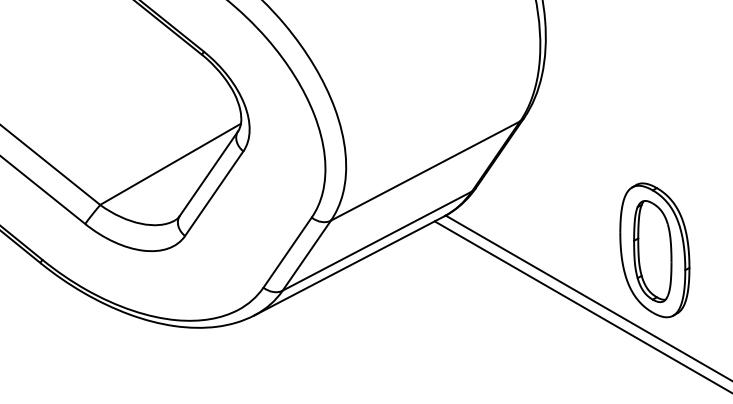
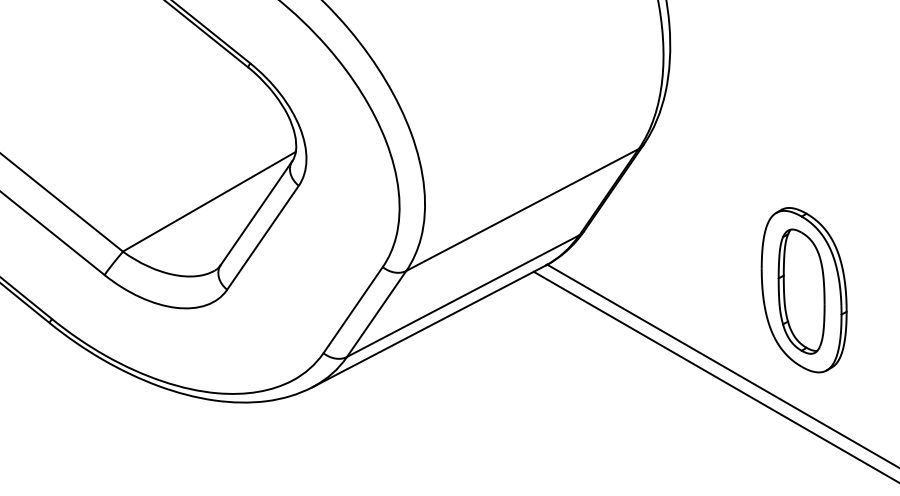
part: (654, 250) -> (803, 290), moved

